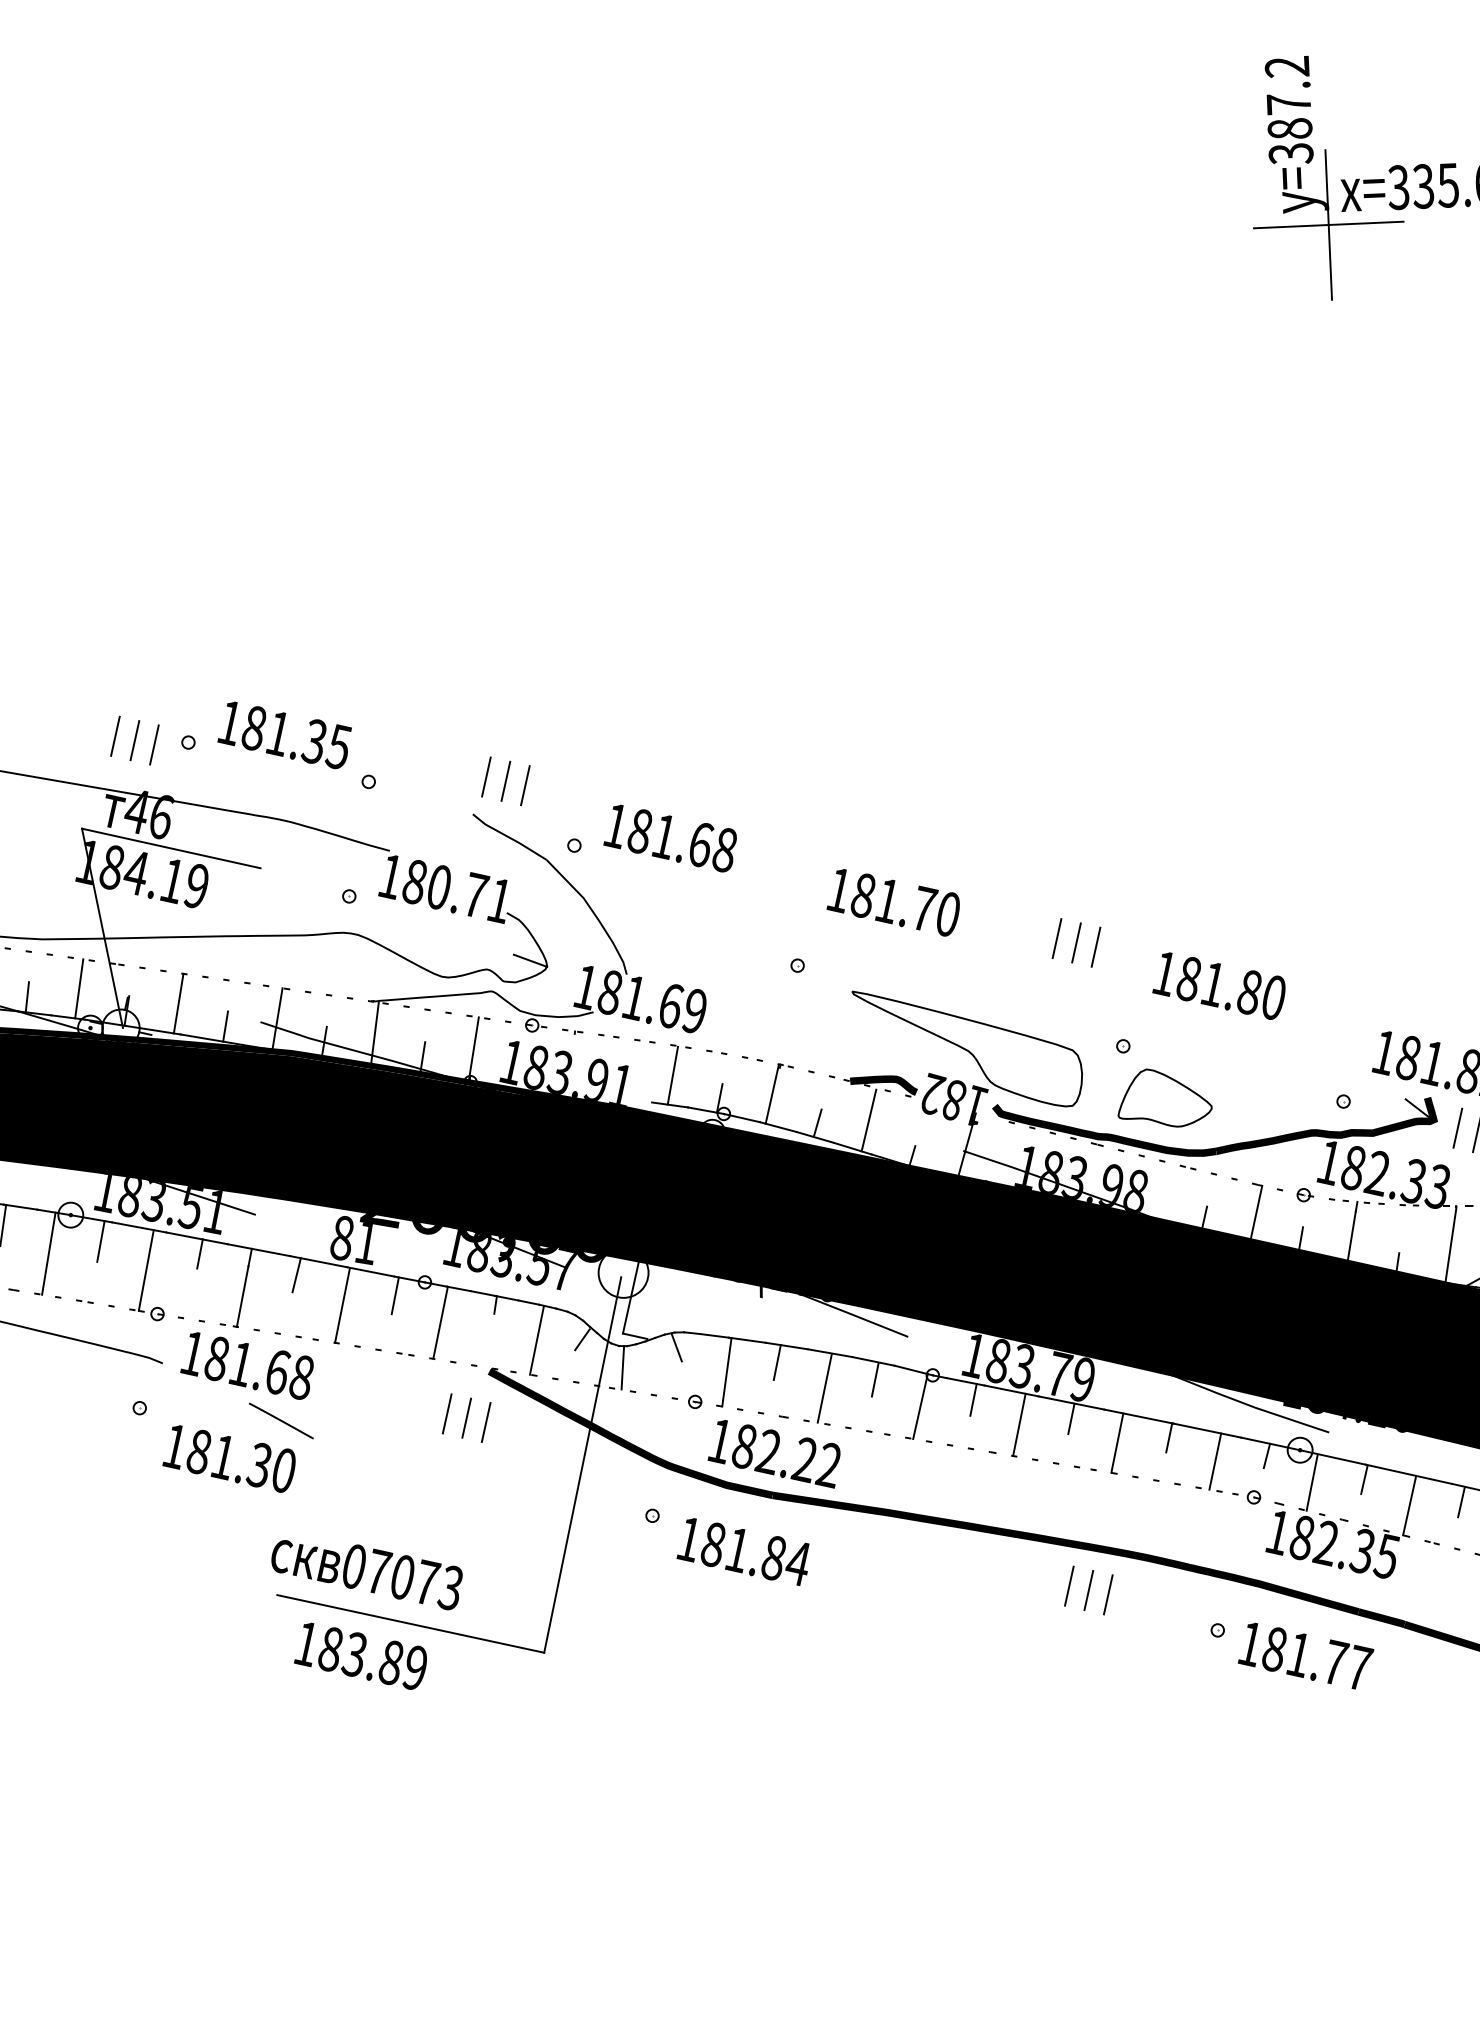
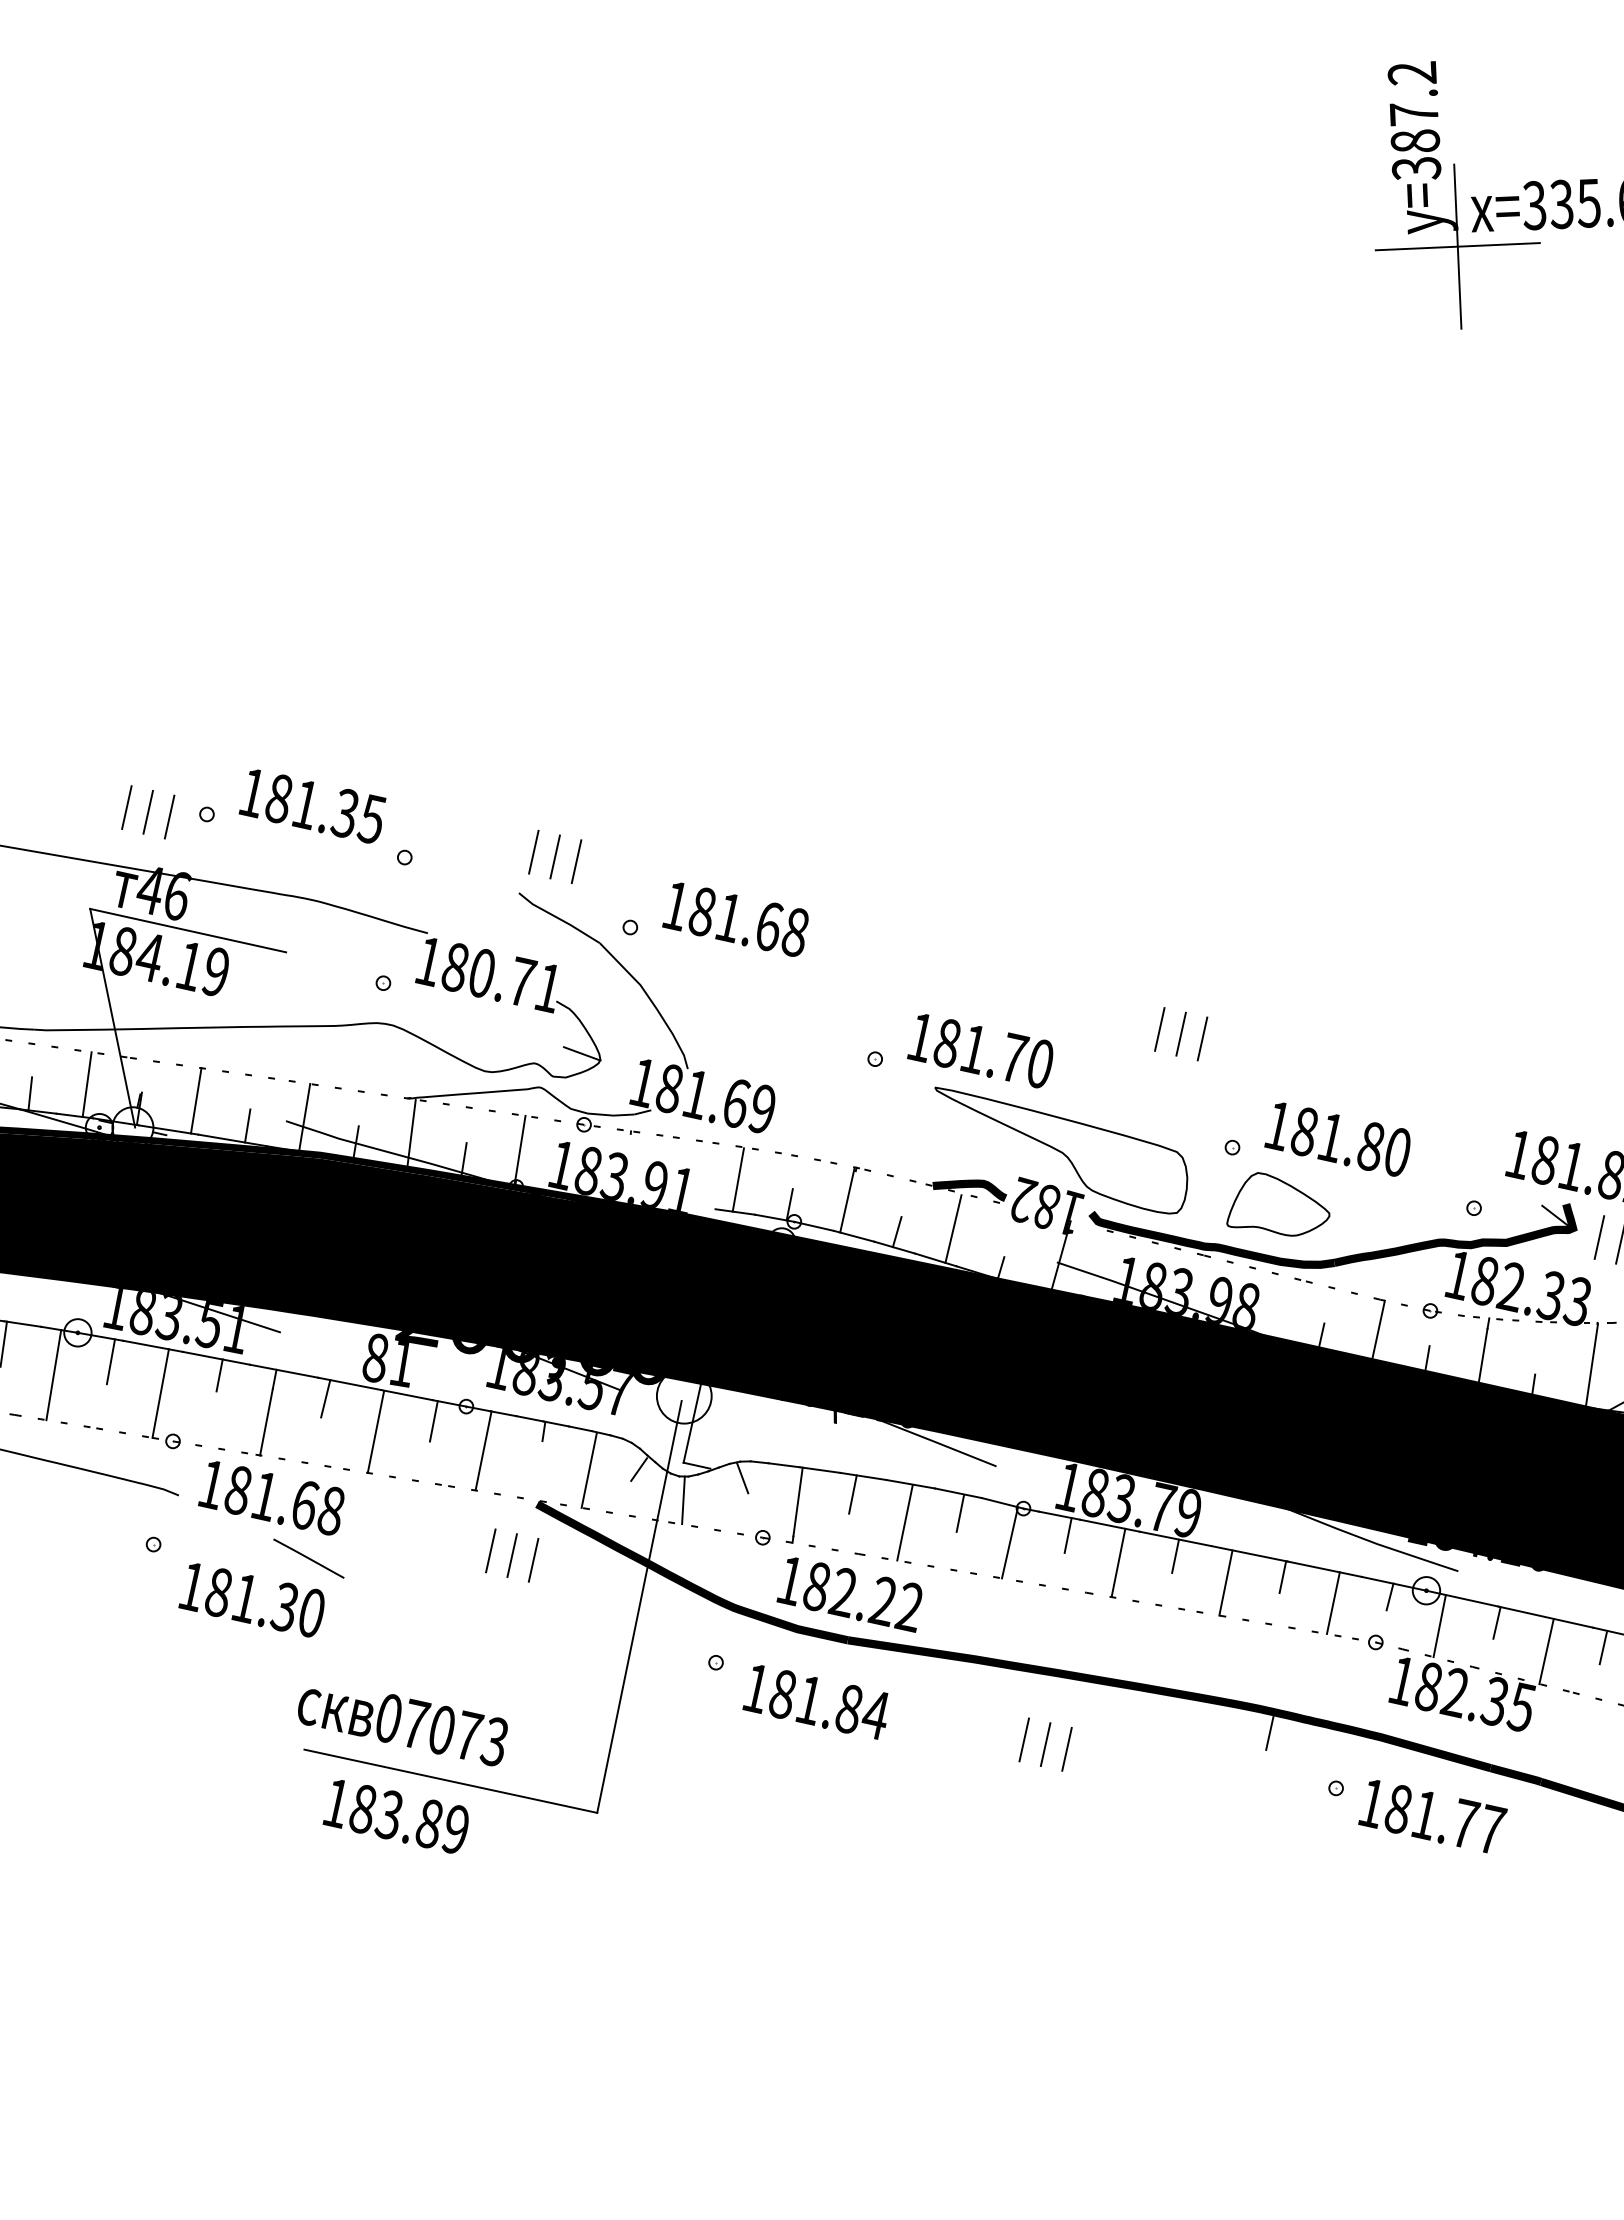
text: (893, 903) -> (980, 1051), moved
text: (1219, 986) -> (1337, 1139), moved
line: (1157, 1579) -> (1269, 1732), added
part: (1088, 1590) -> (1045, 1744), moved

